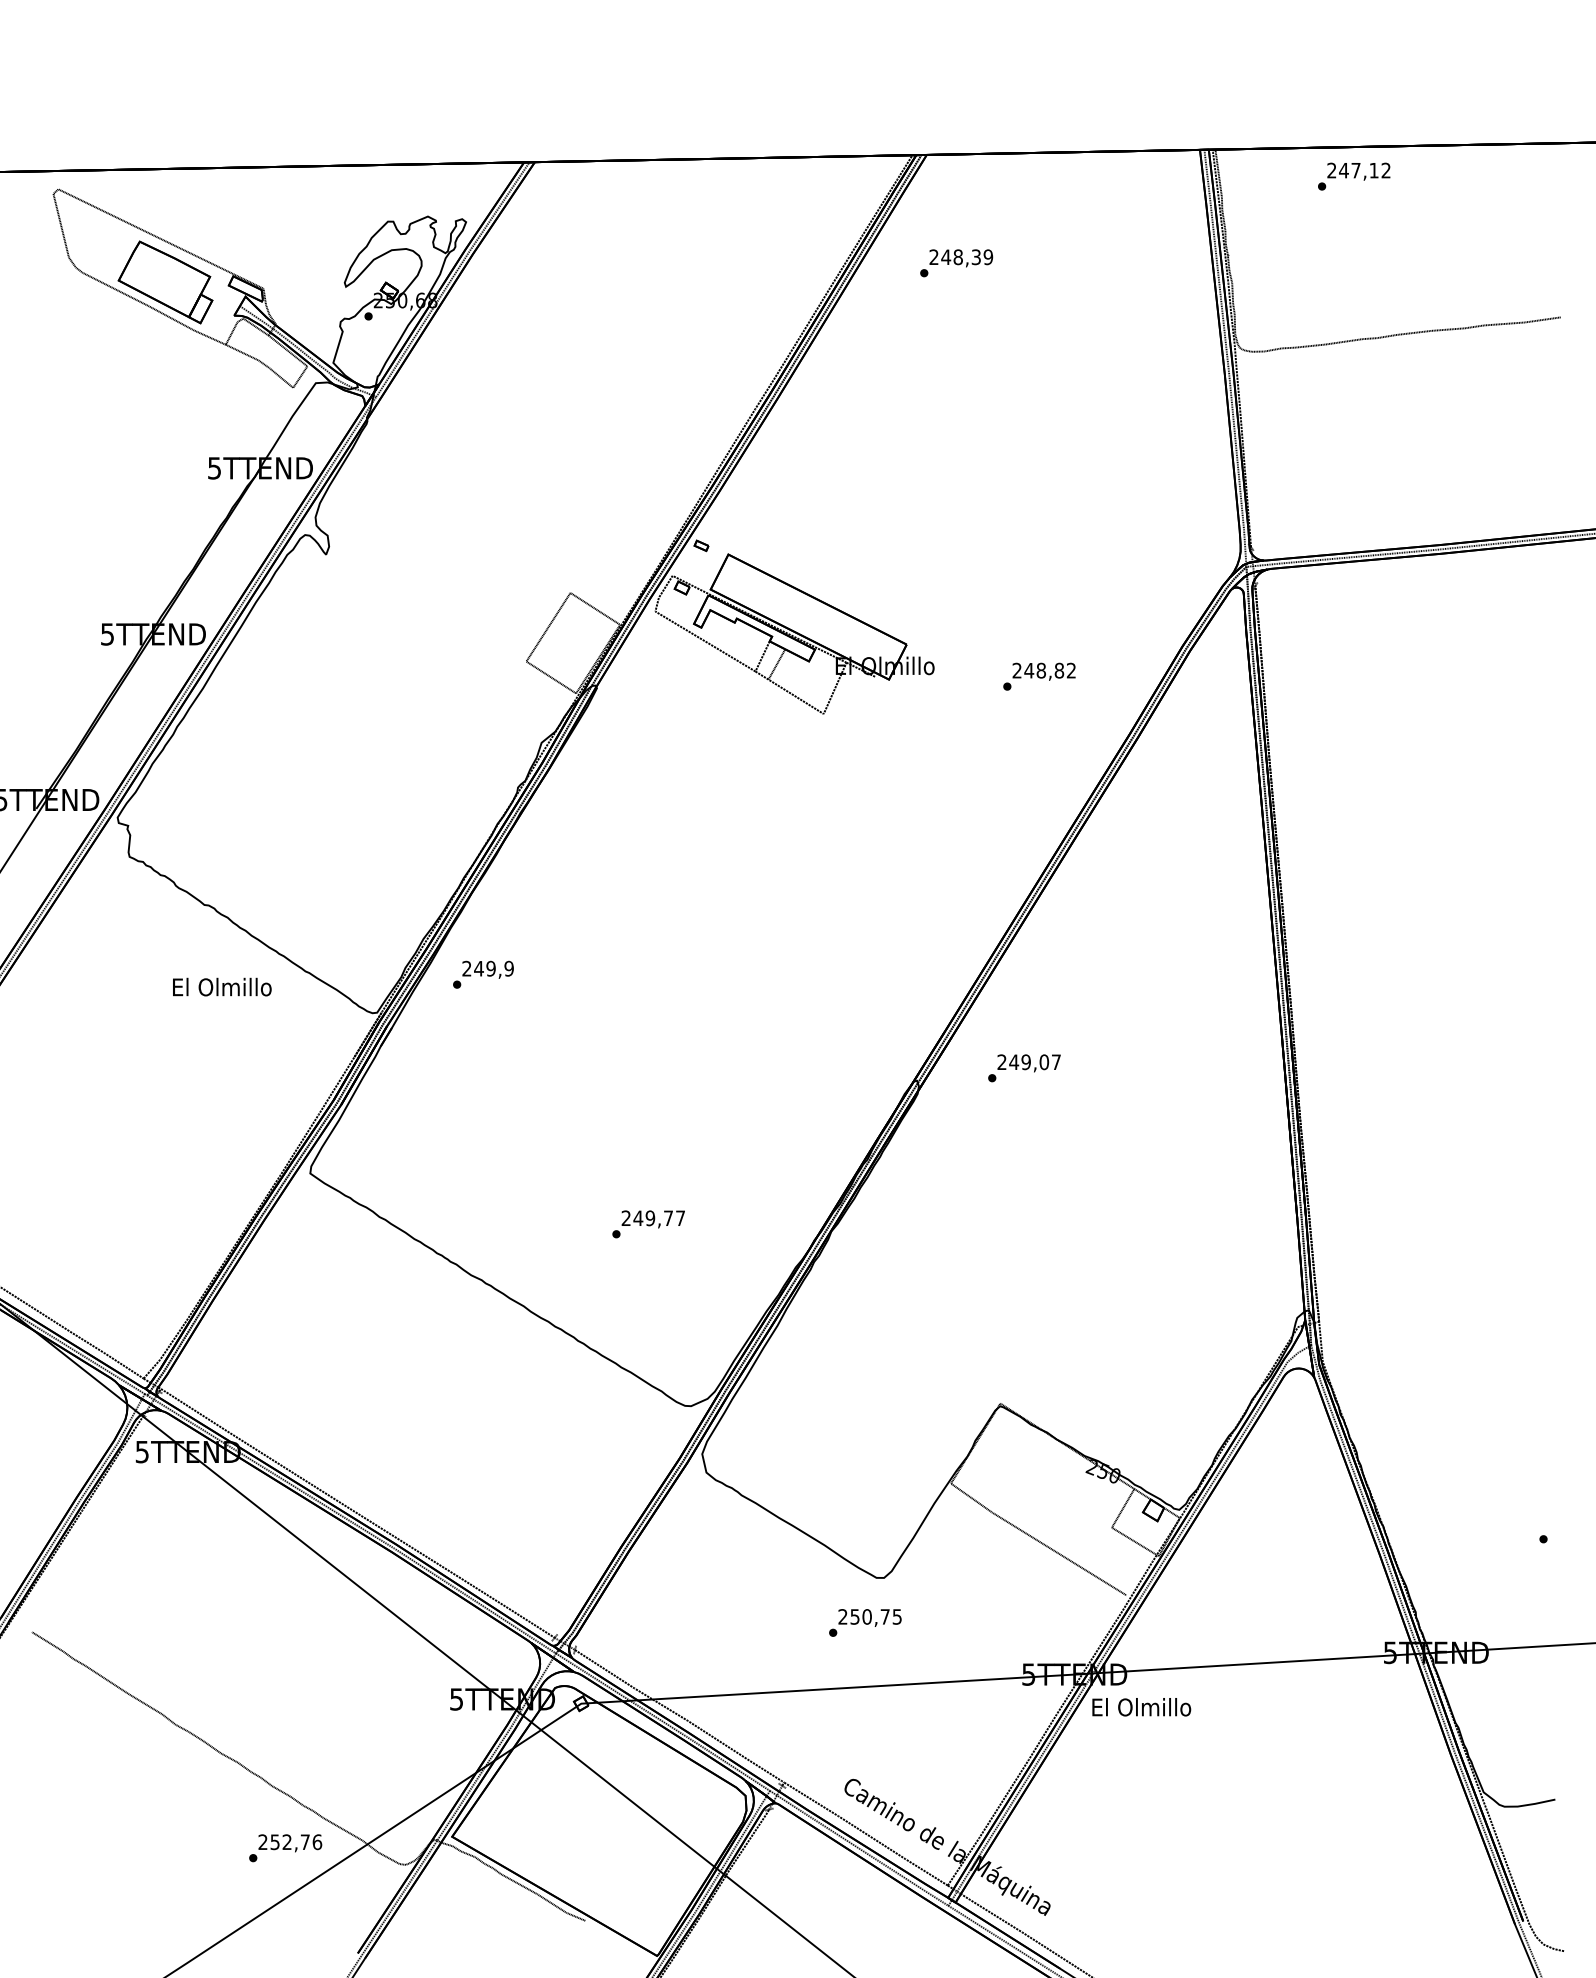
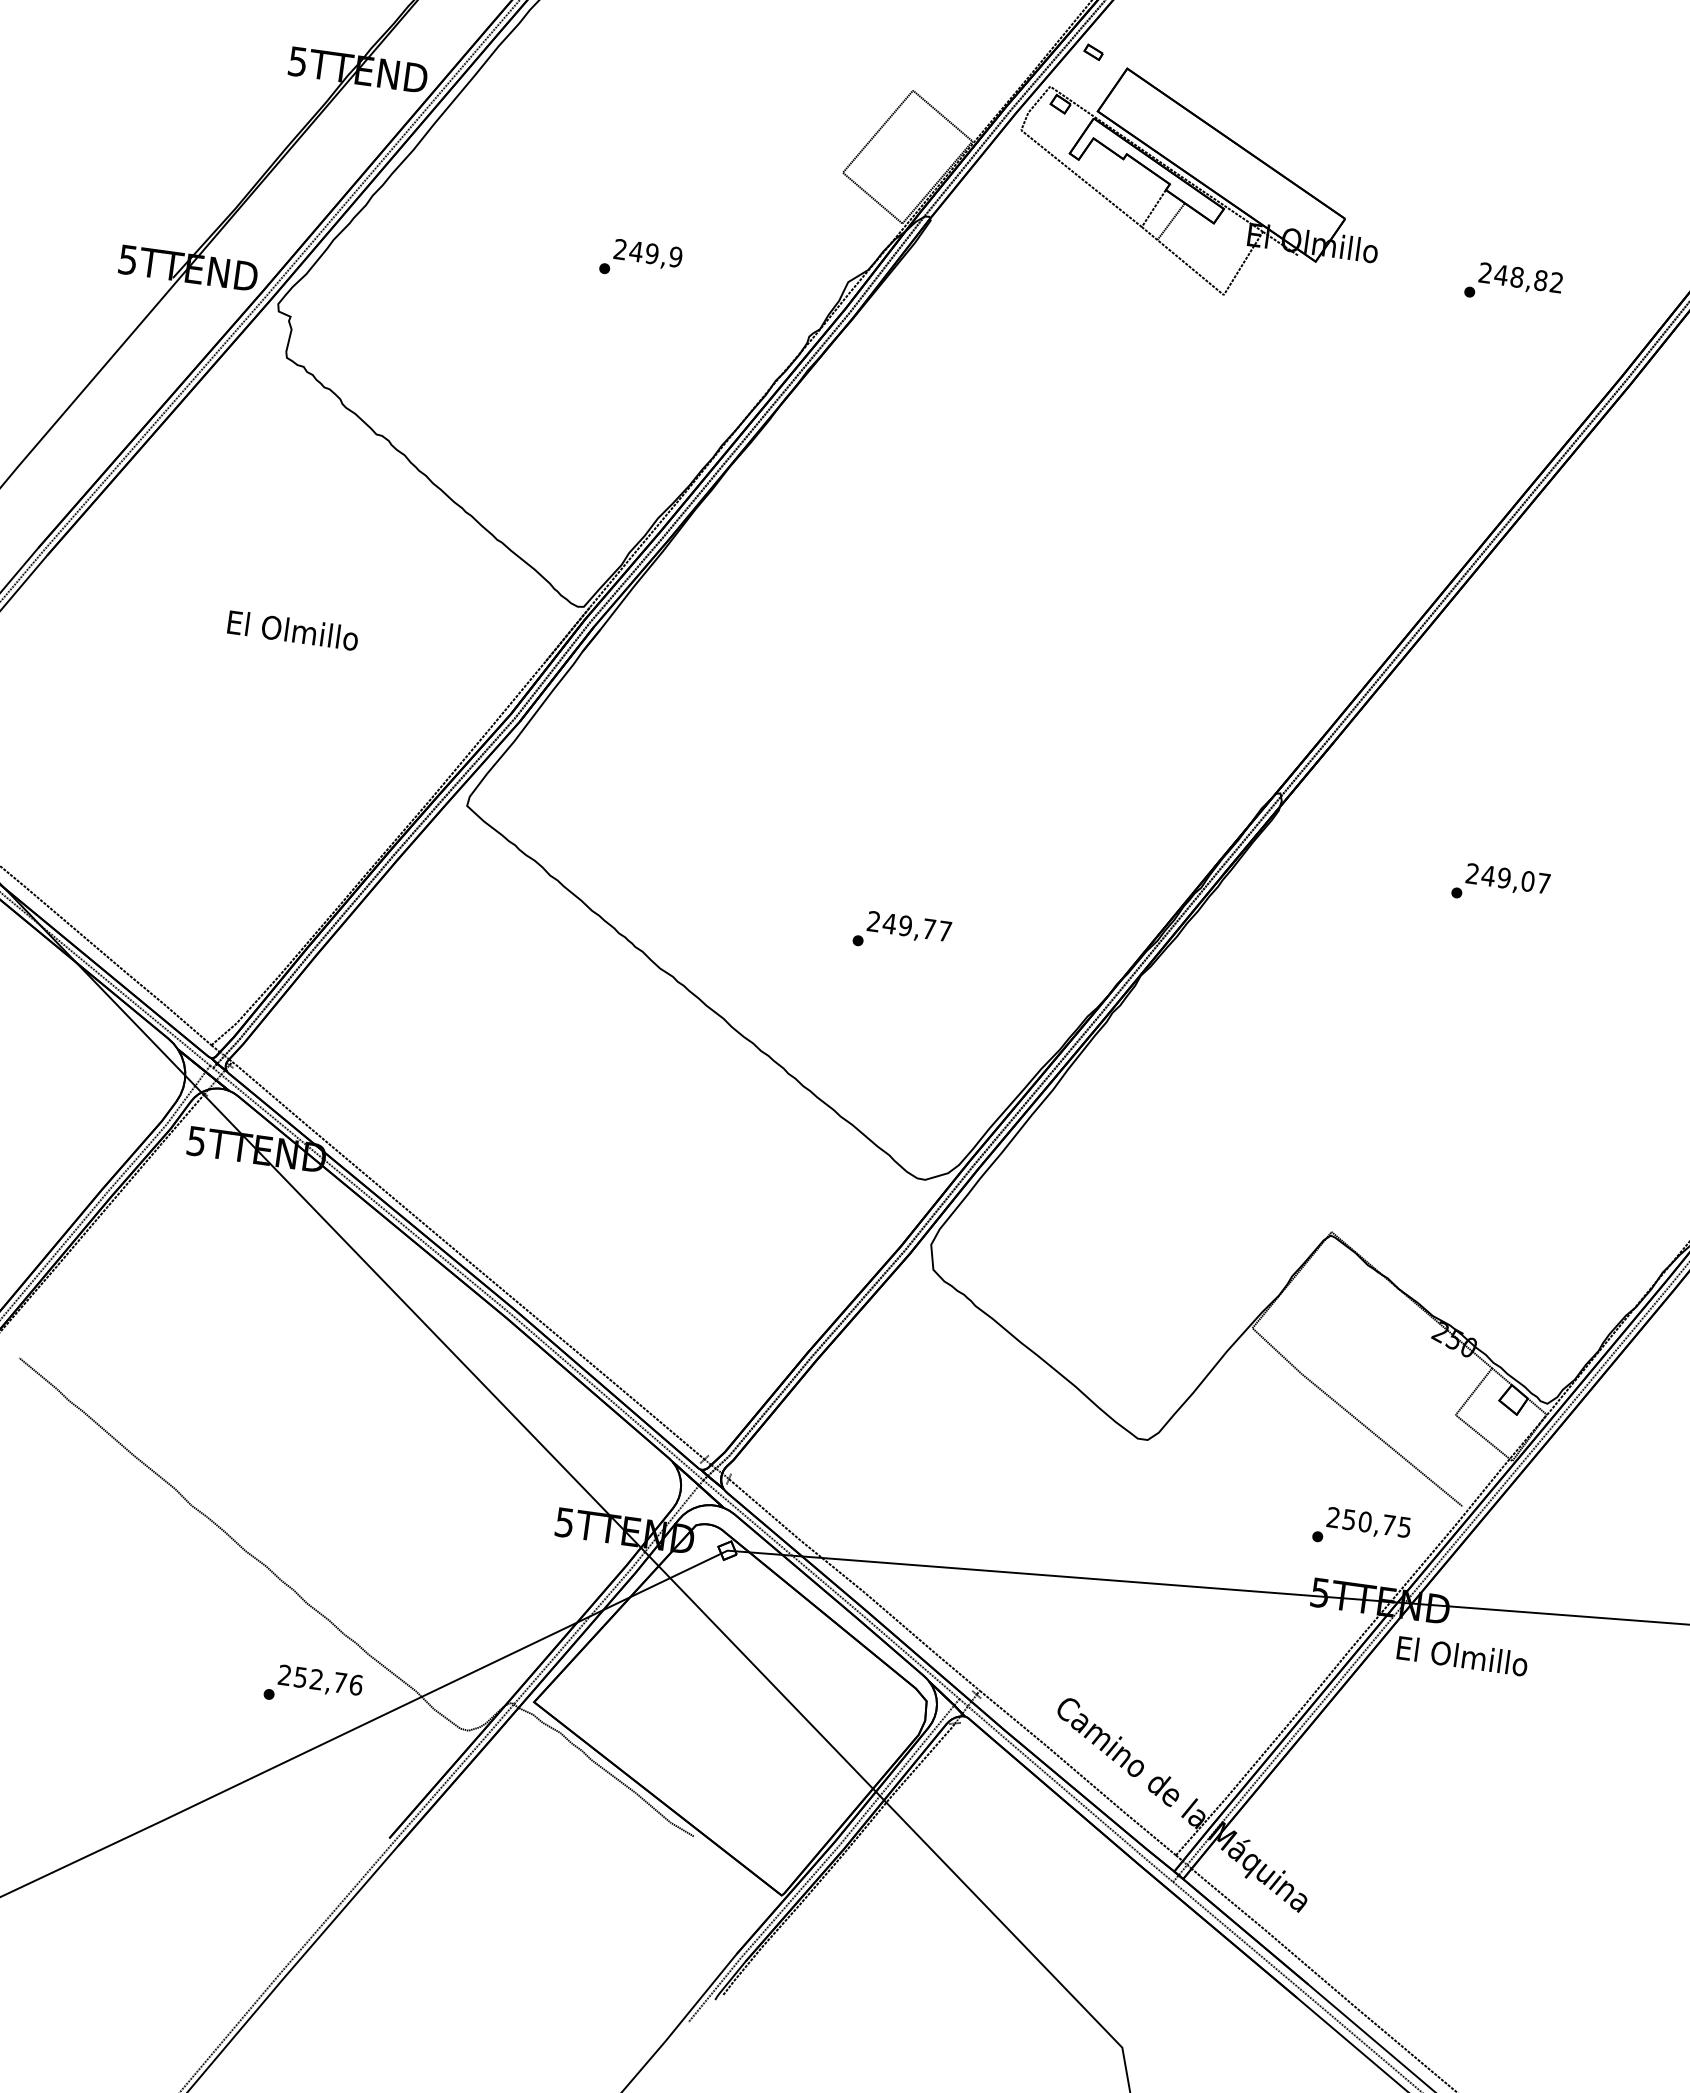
text: (483, 974) -> (641, 260), moved
text: (222, 986) -> (293, 629), moved
text: (1024, 1068) -> (1500, 886), moved
text: (865, 1622) -> (1362, 1529), moved

